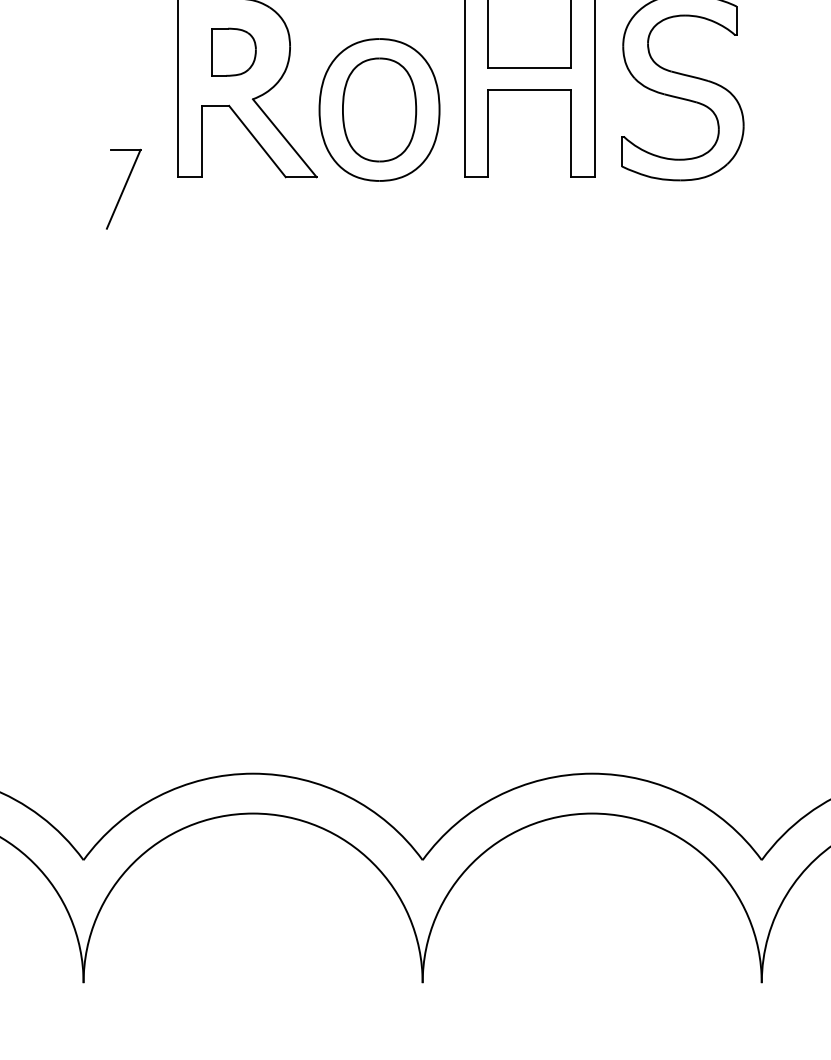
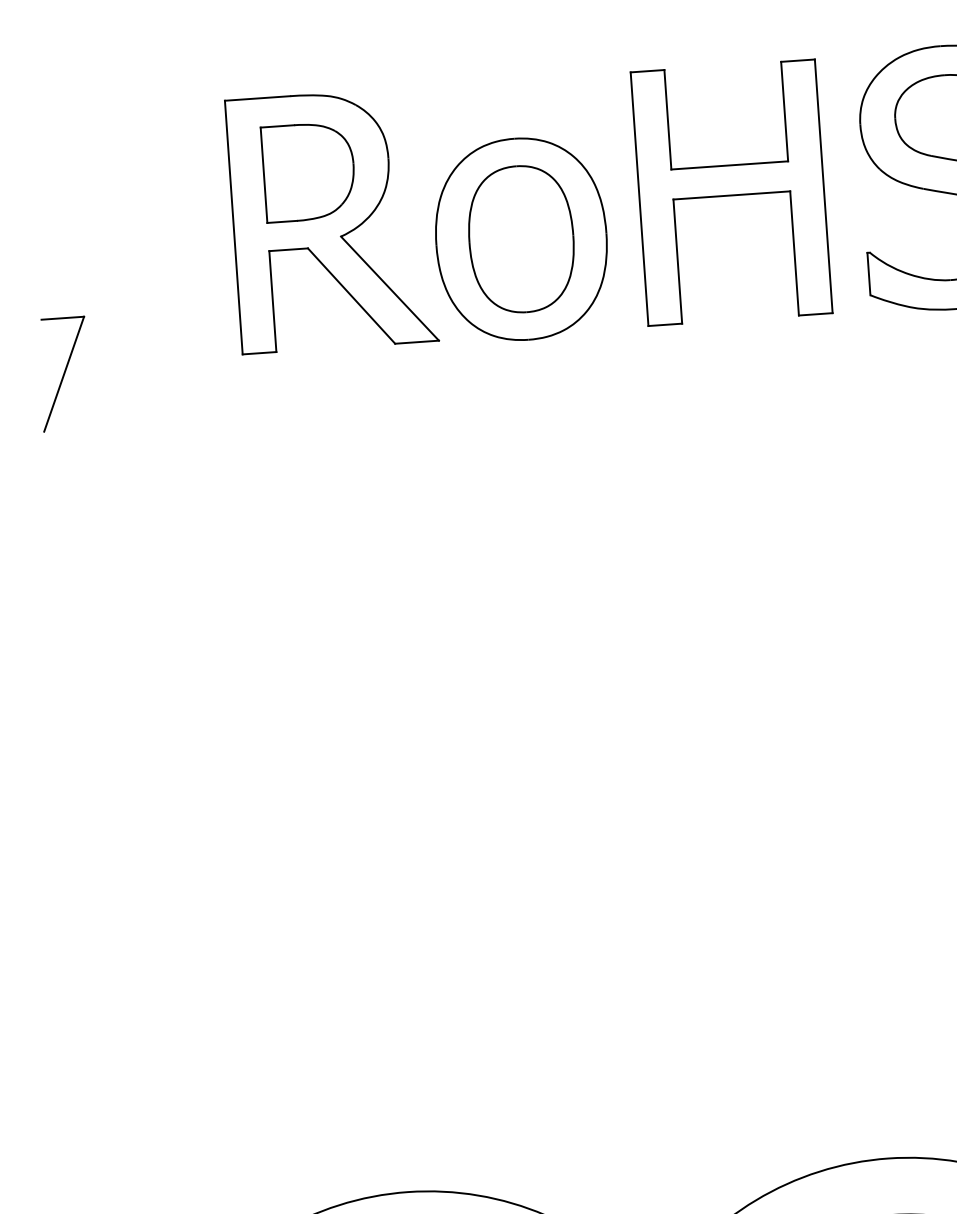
part: (233, 51) -> (308, 170), size x1.43
part: (123, 188) -> (63, 373), moved

